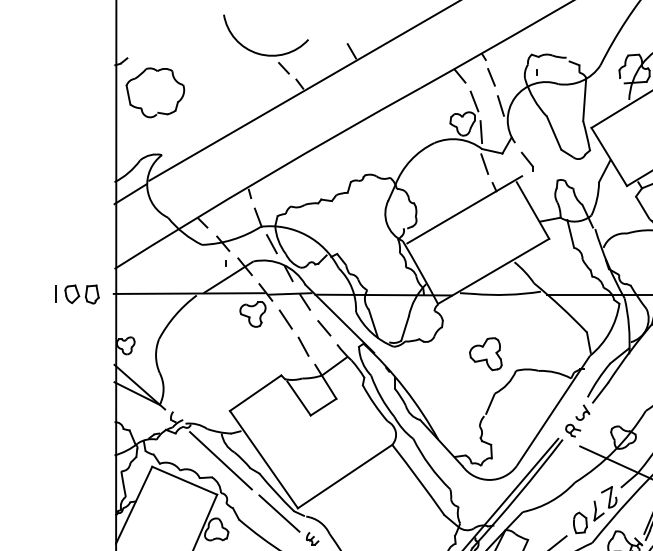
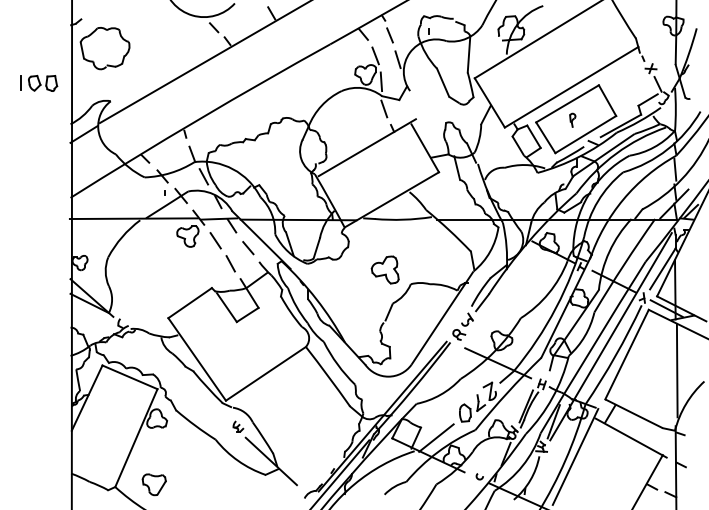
part: (527, 161) -> (420, 106), removed
part: (77, 293) -> (39, 82), moved
line: (220, 460) -> (160, 360), removed
line: (279, 512) -> (210, 404), removed

